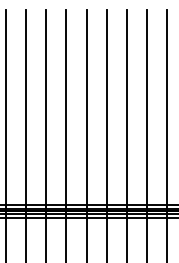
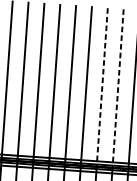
line: (146, 110) -> (101, 87), solid -> dashed
line: (167, 110) -> (118, 88), solid -> dashed

